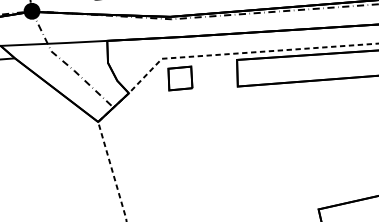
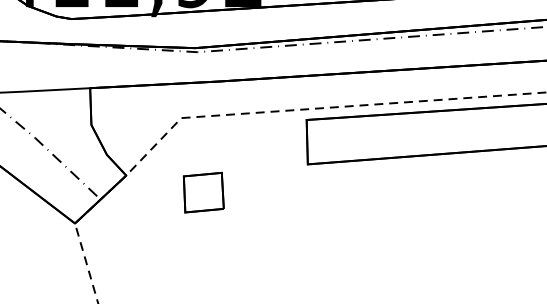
part: (180, 78) -> (203, 192), moved

